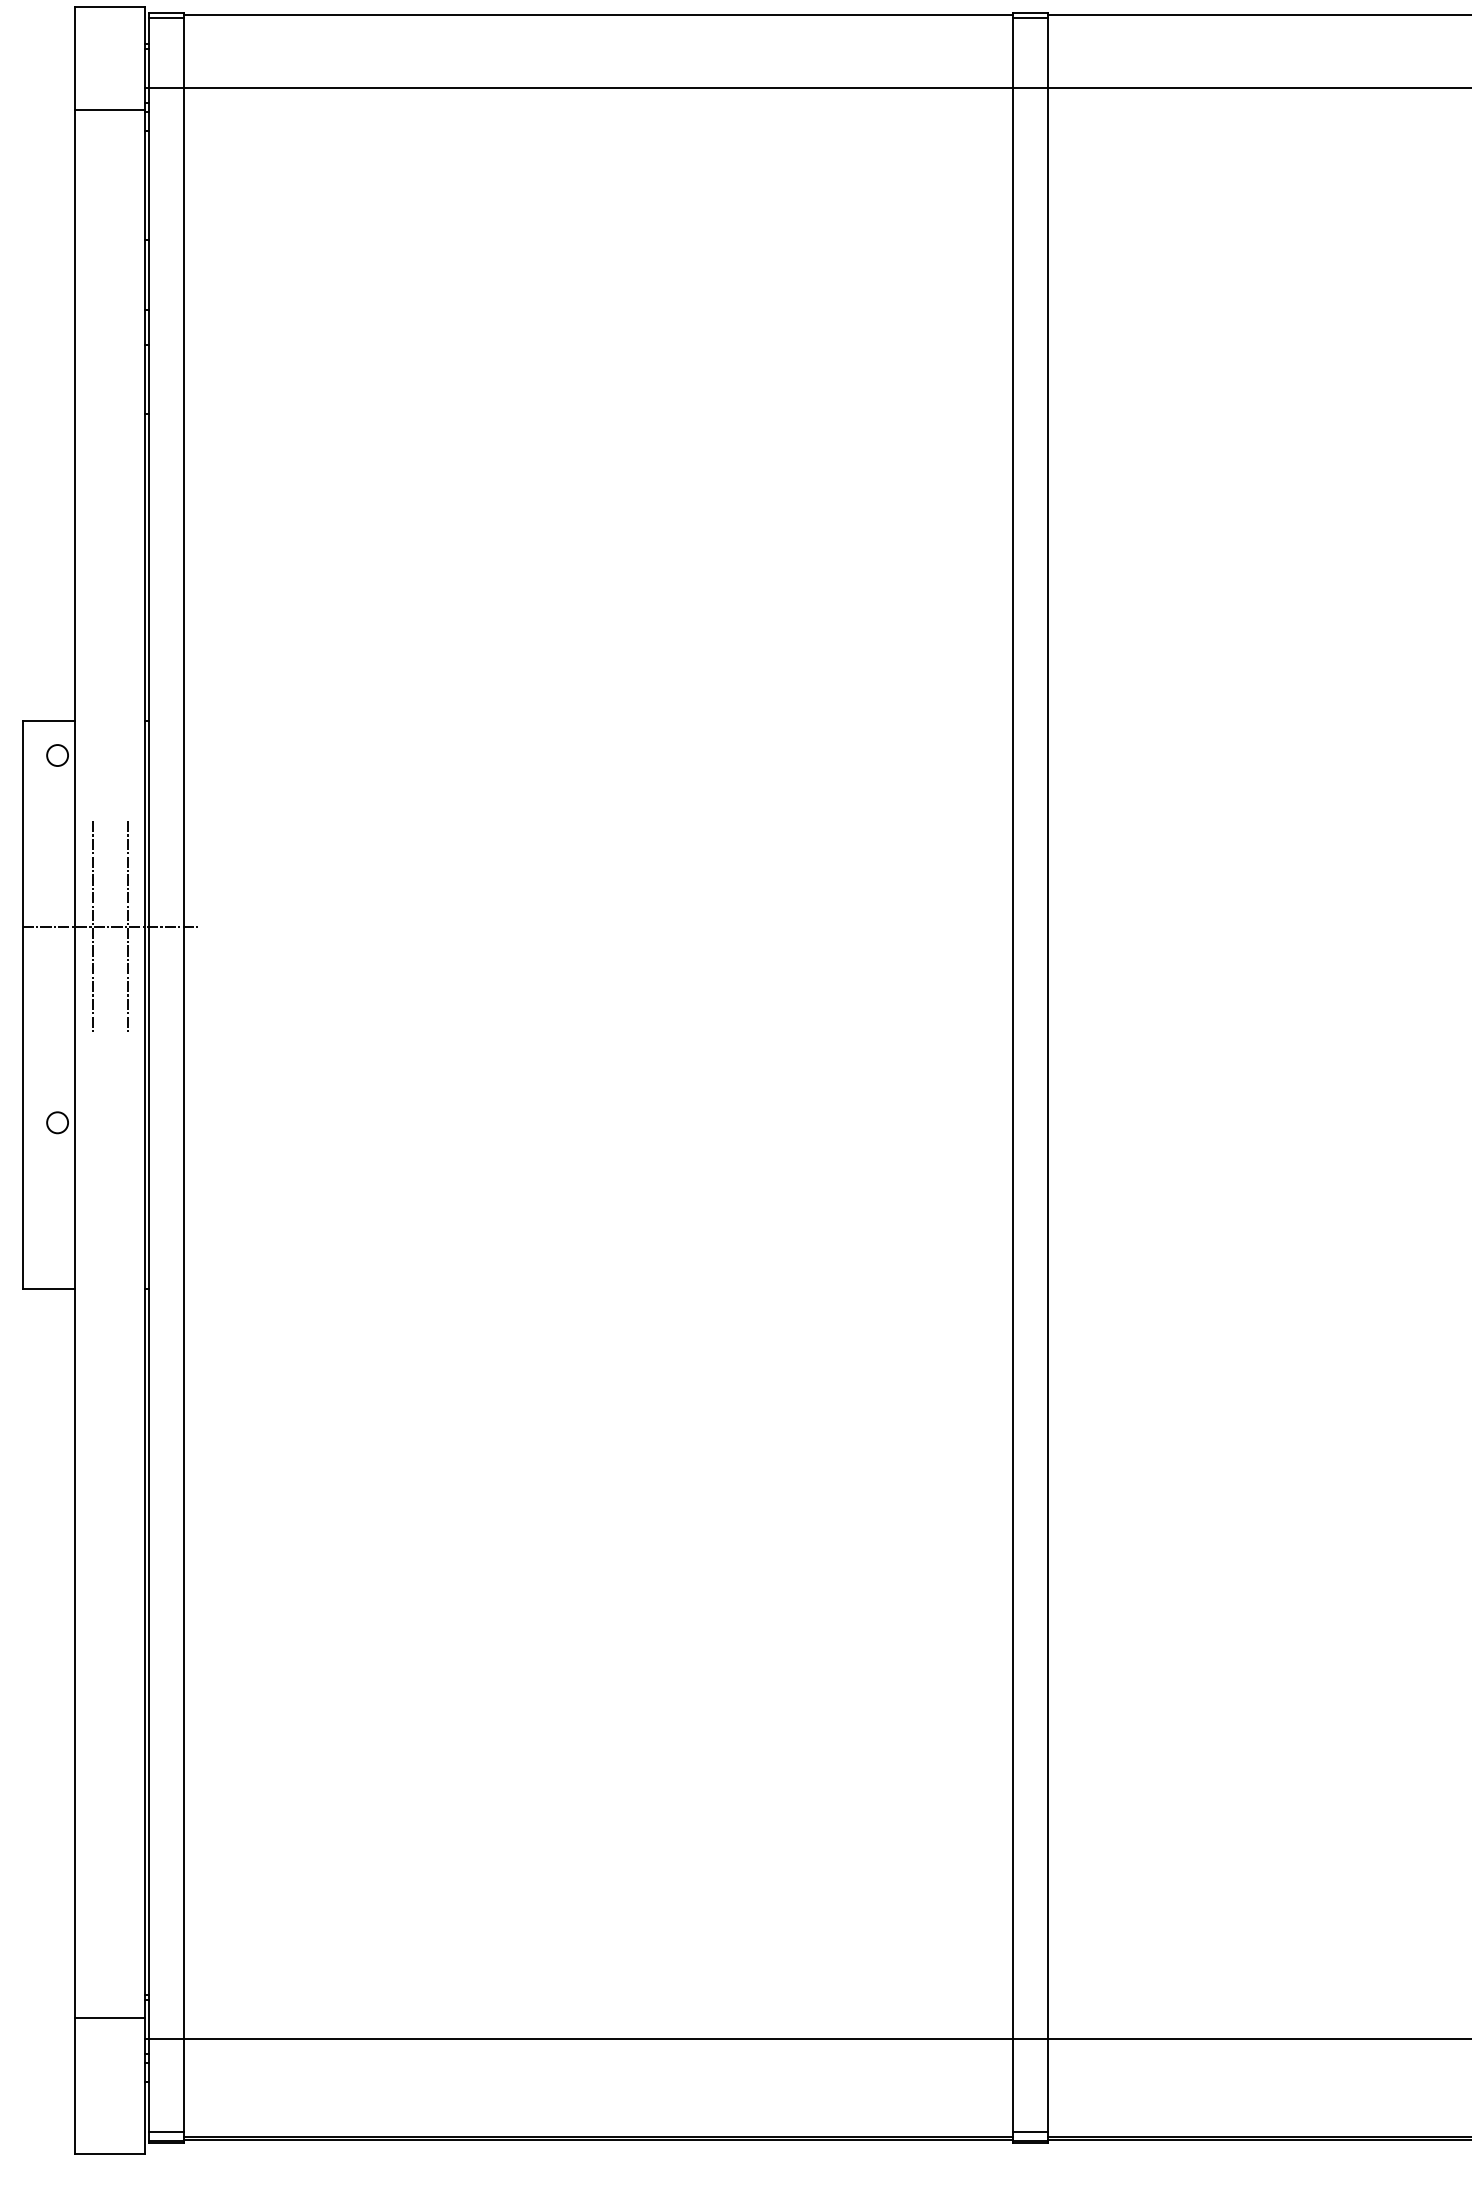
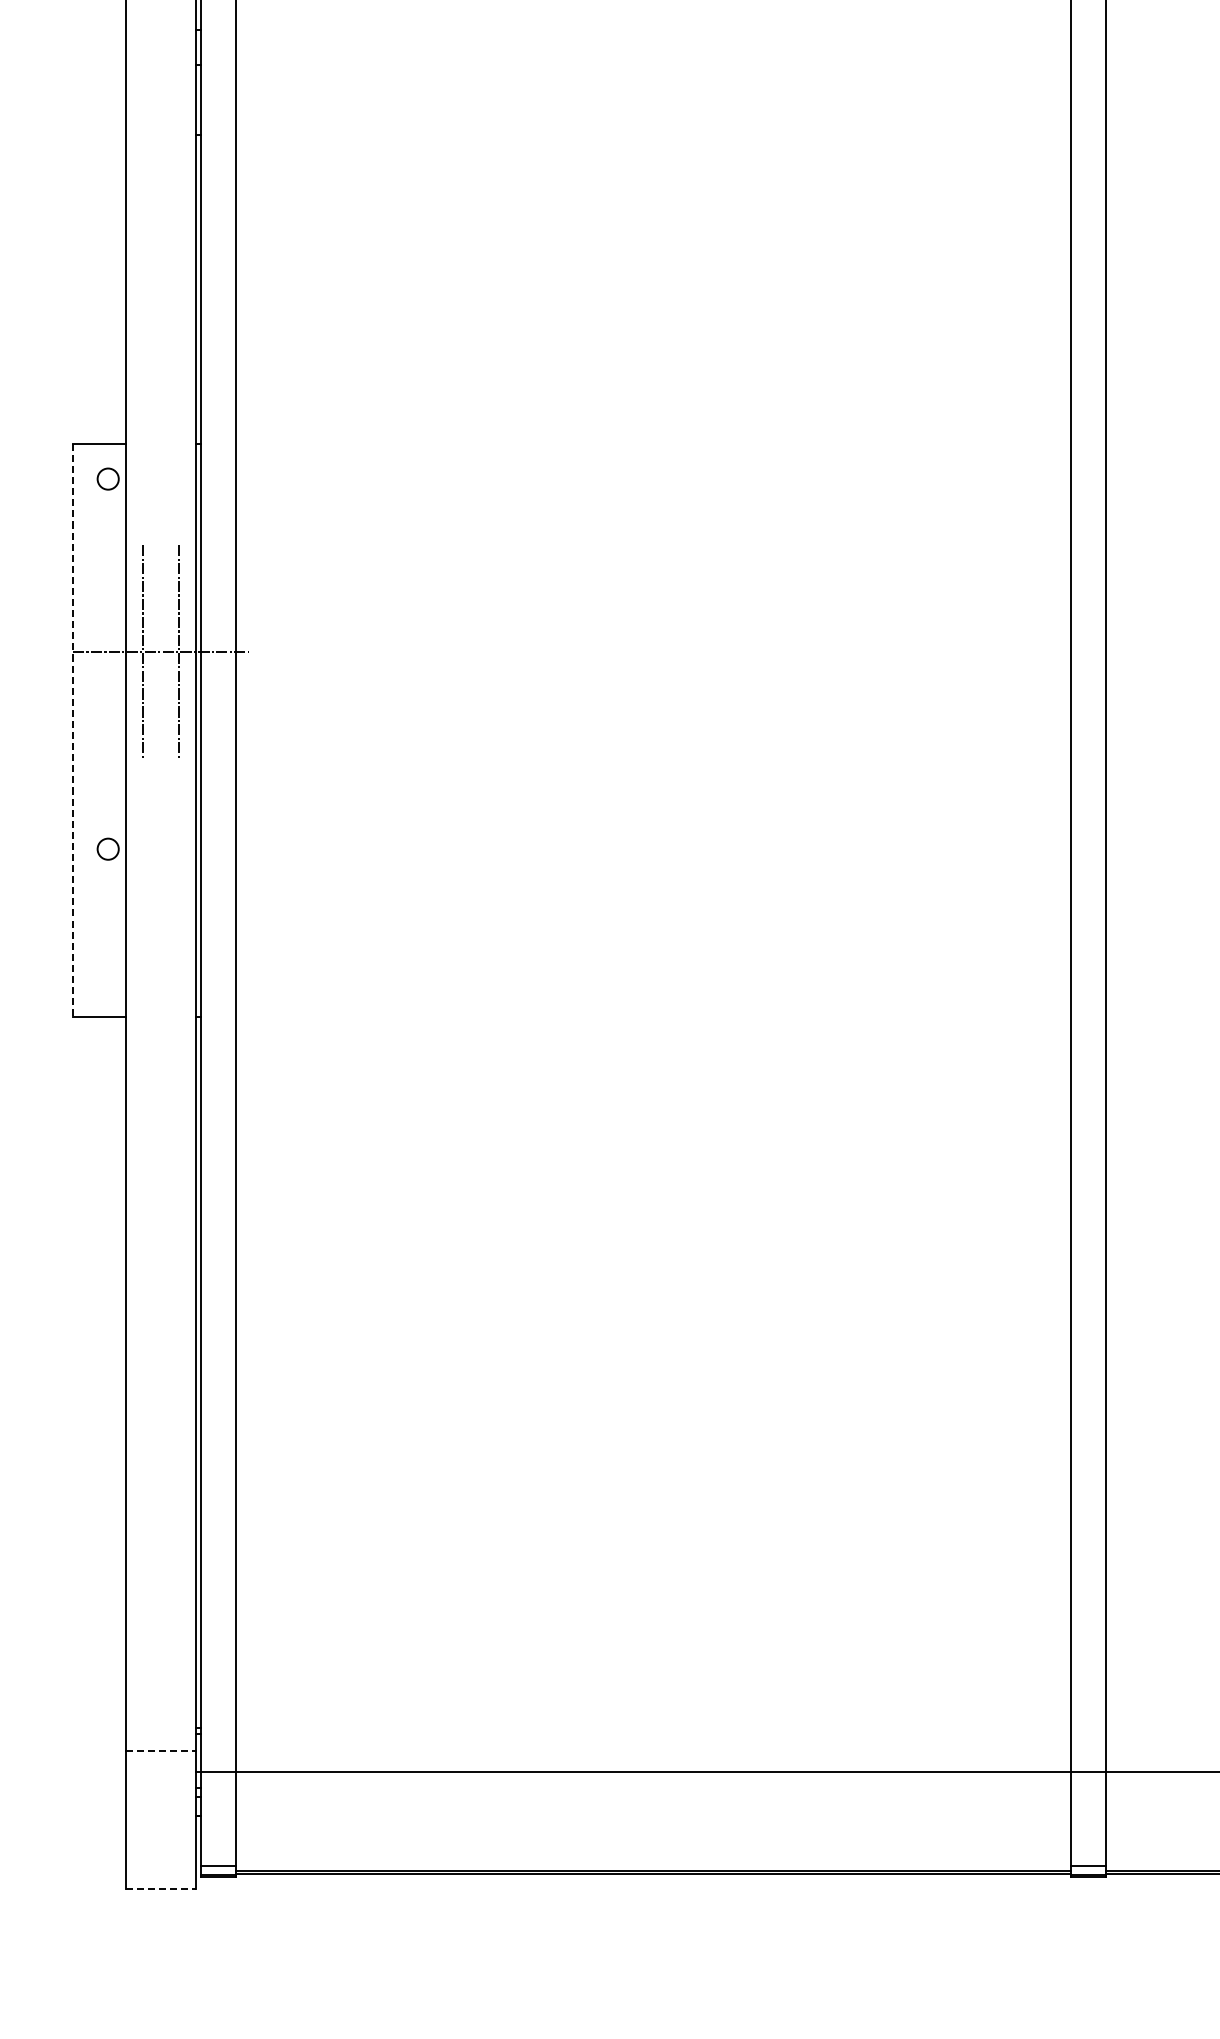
line: (22, 1005) -> (72, 731), solid -> dashed
line: (110, 2017) -> (161, 1750), solid -> dashed
line: (110, 2154) -> (161, 1888), solid -> dashed

